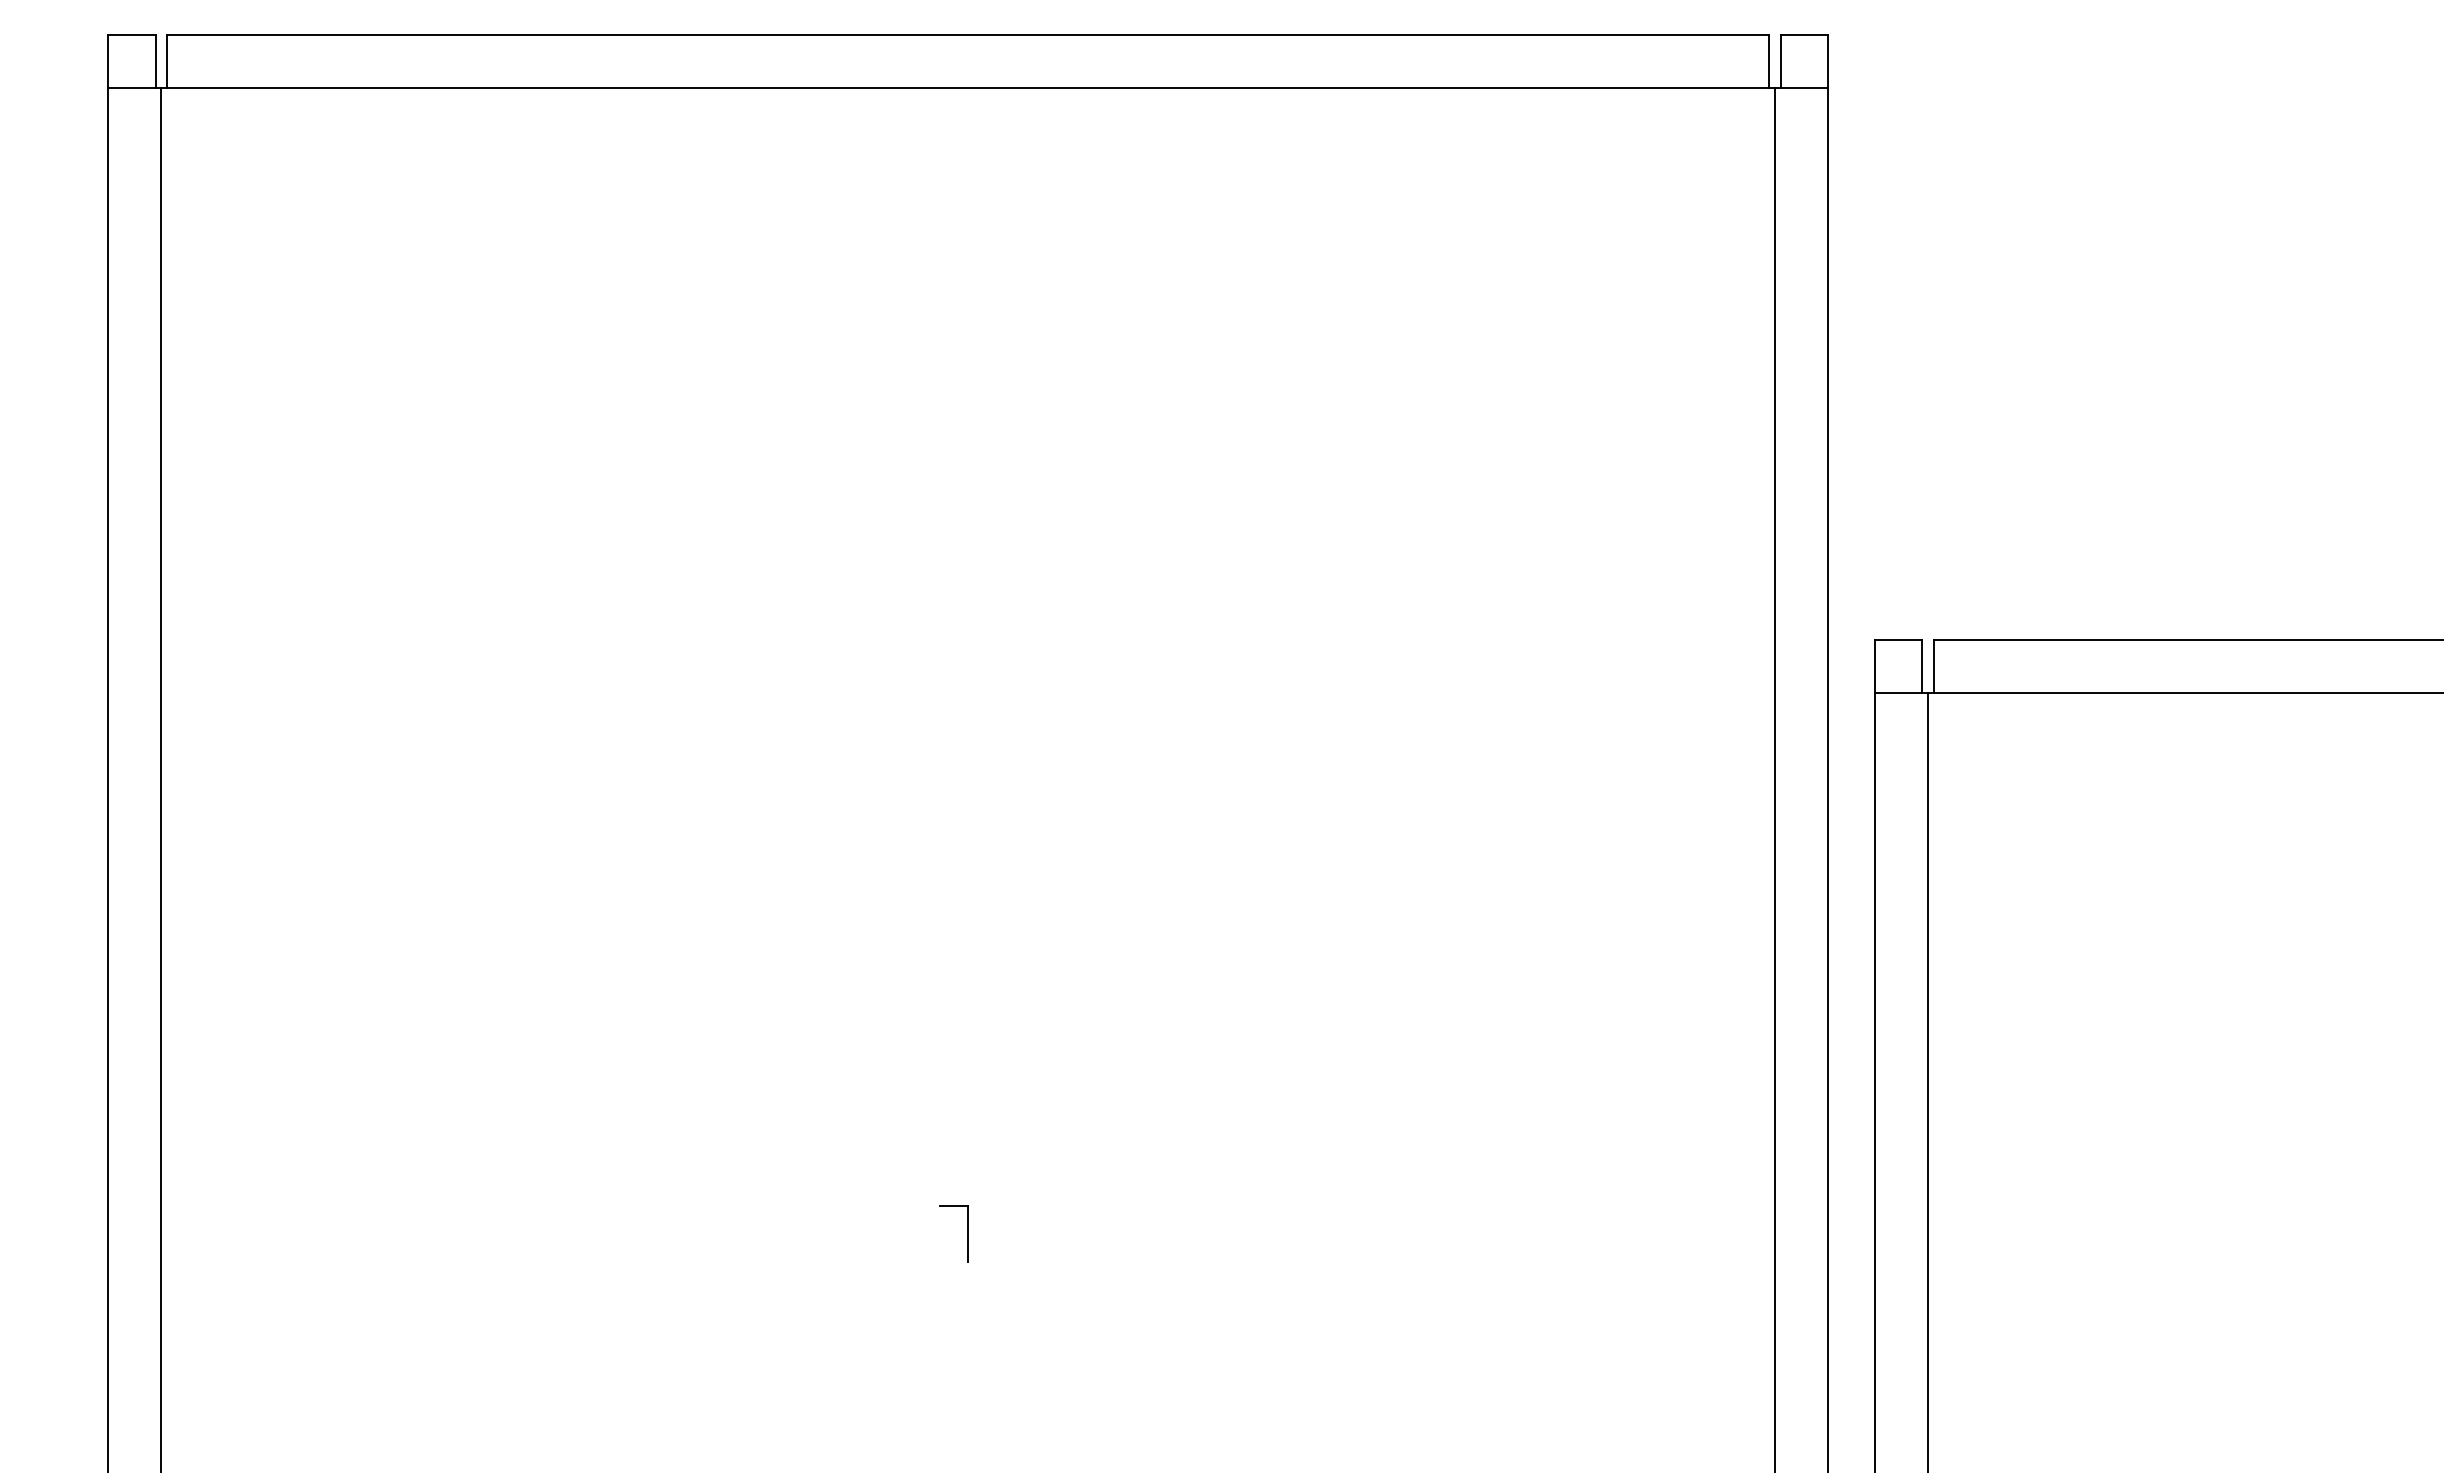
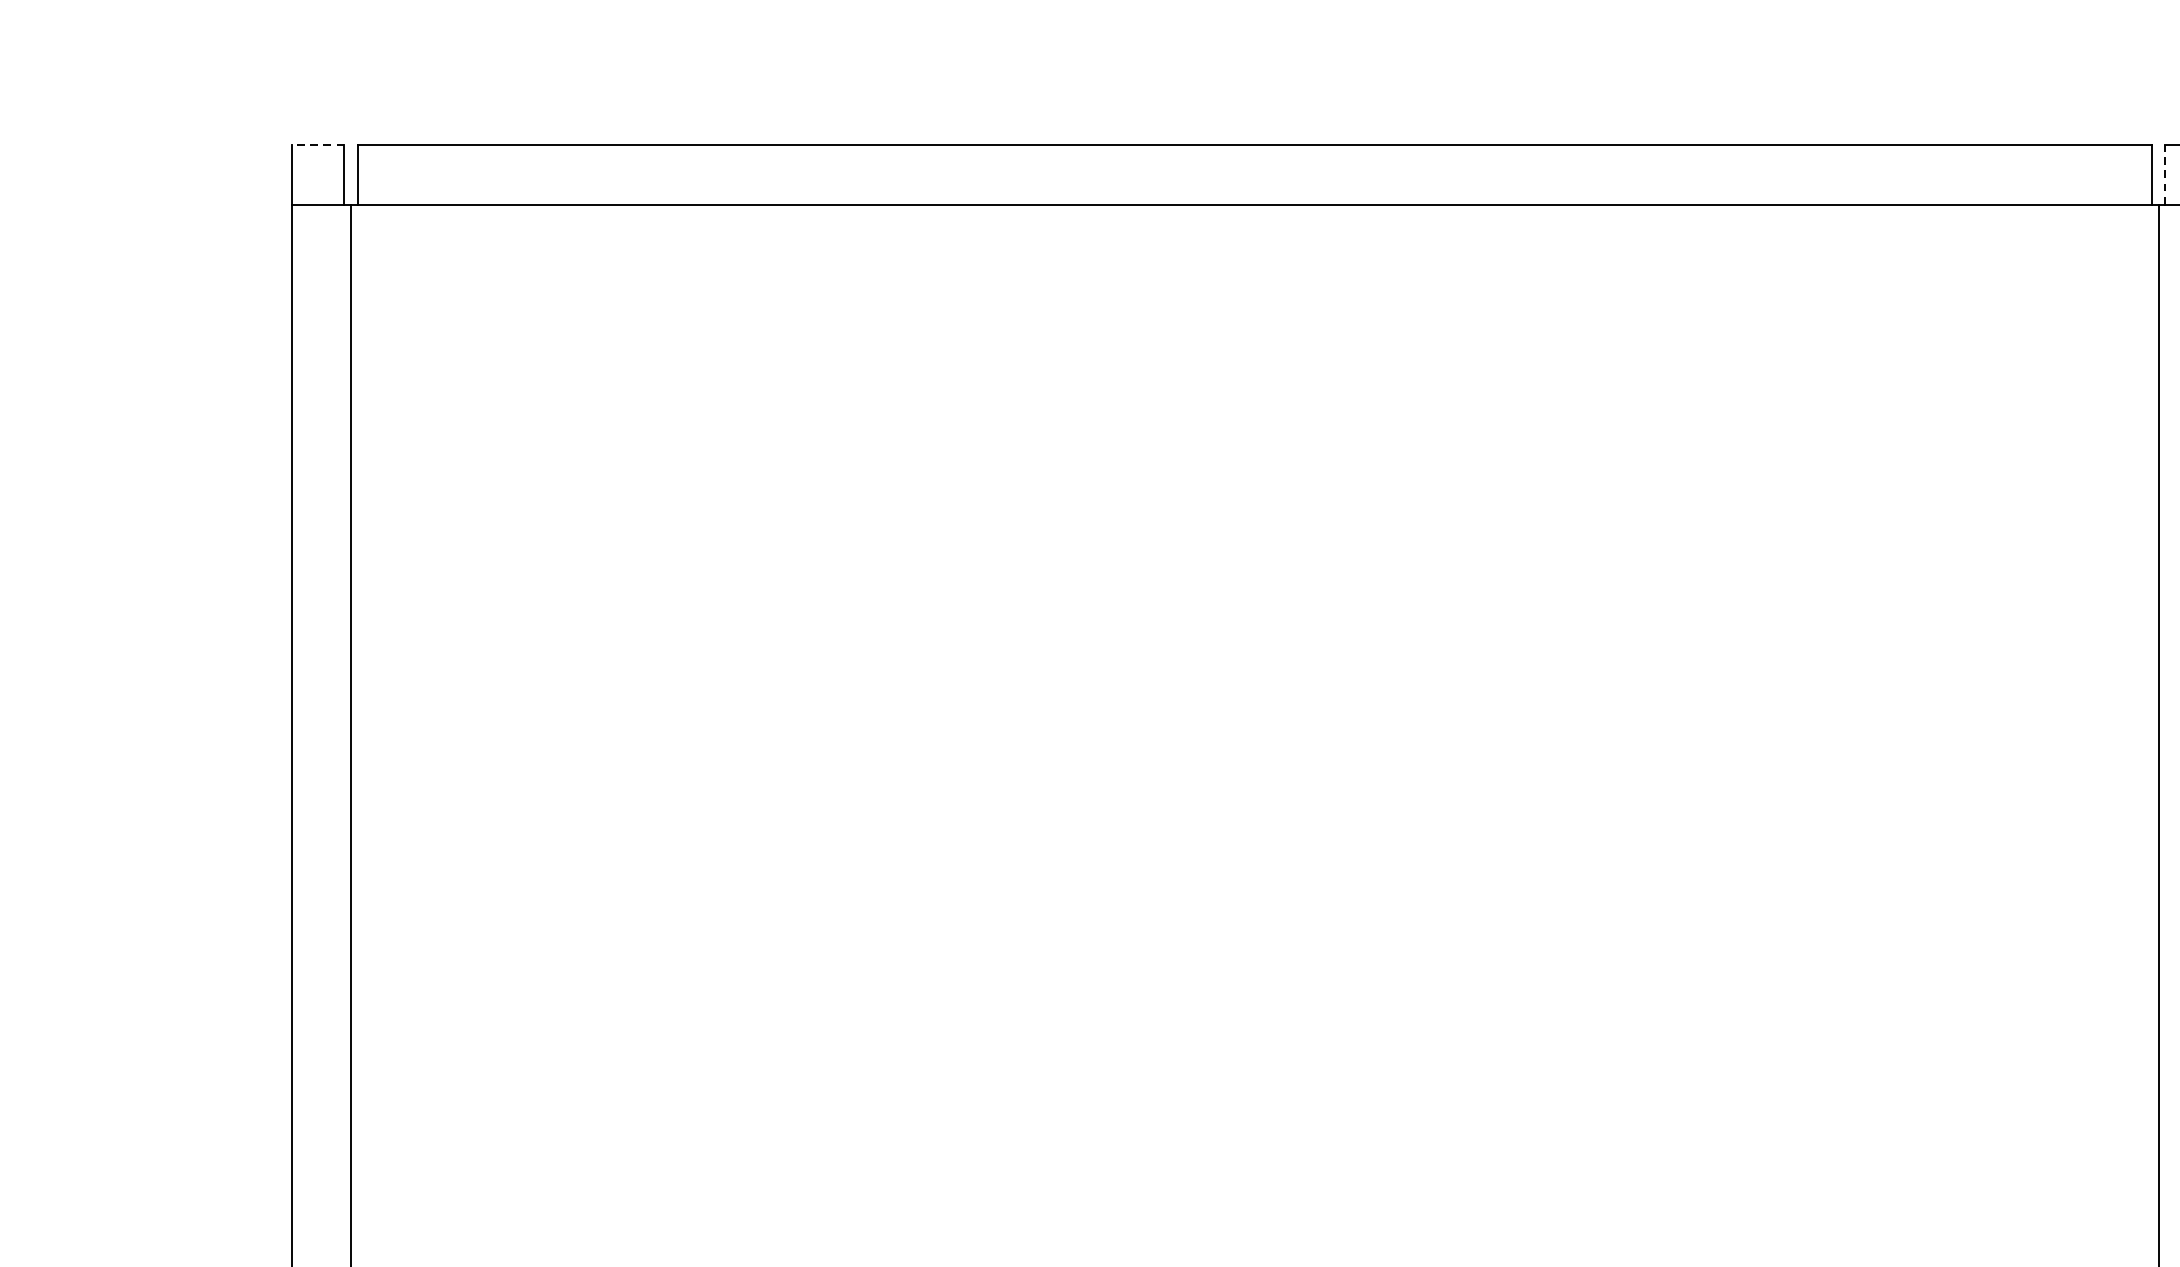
line: (131, 34) -> (317, 144), solid -> dashed
line: (1781, 61) -> (2165, 174), solid -> dashed

